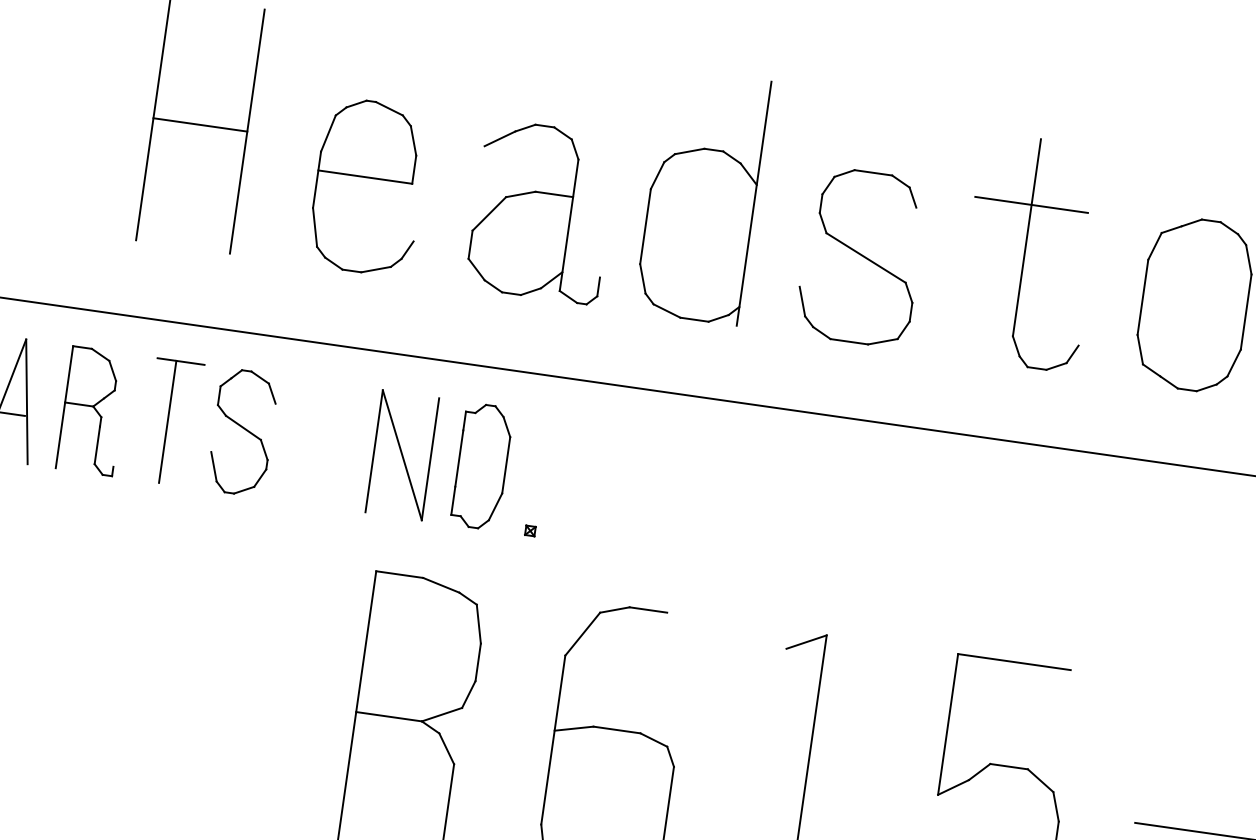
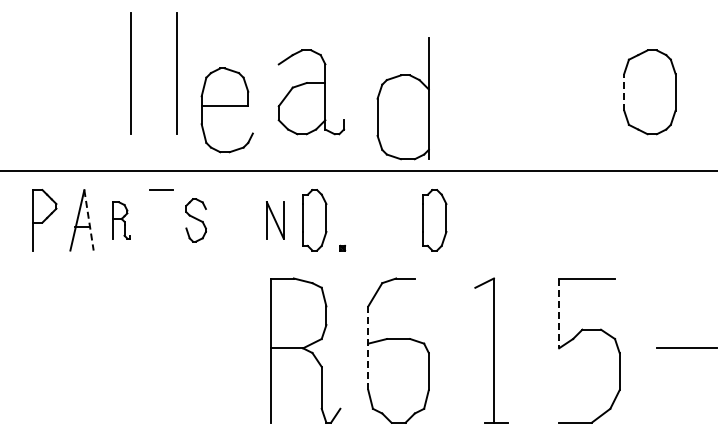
line: (199, 124) -> (153, 73), removed
part: (367, 187) -> (226, 110), moved
part: (701, 195) -> (402, 98), moved
part: (542, 212) -> (311, 92), moved
part: (1030, 252) -> (566, 78), removed
part: (860, 257) -> (484, 92), removed
line: (1143, 297) -> (624, 92), solid -> dashed
line: (27, 402) -> (89, 220), solid -> dashed
part: (92, 411) -> (121, 220), size x0.6
line: (166, 422) -> (158, 220), removed
part: (243, 433) -> (196, 220), size x0.7
part: (402, 455) -> (275, 220), size x0.6
part: (723, 501) -> (434, 220), added
line: (948, 724) -> (559, 313), solid -> dashed
line: (553, 740) -> (368, 348), solid -> dashed

